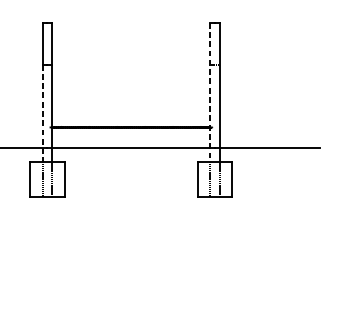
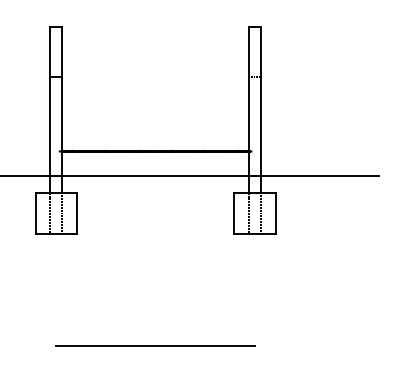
line: (210, 92) -> (249, 110), dashed -> solid
line: (42, 113) -> (50, 134), dashed -> solid
line: (131, 291) -> (155, 345), added

